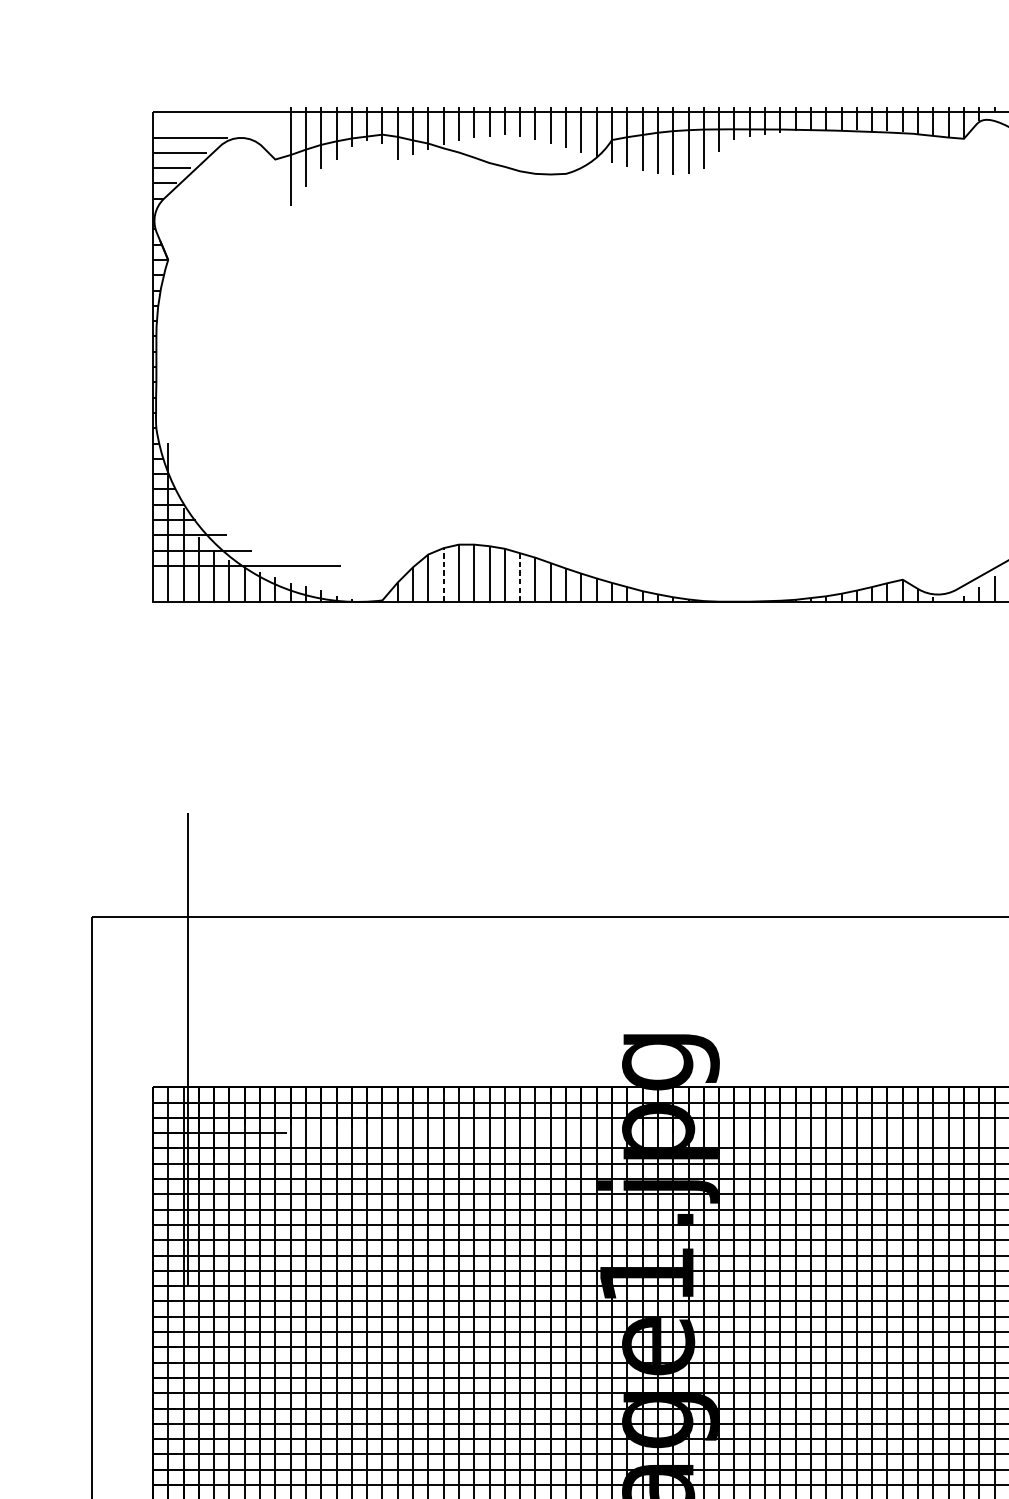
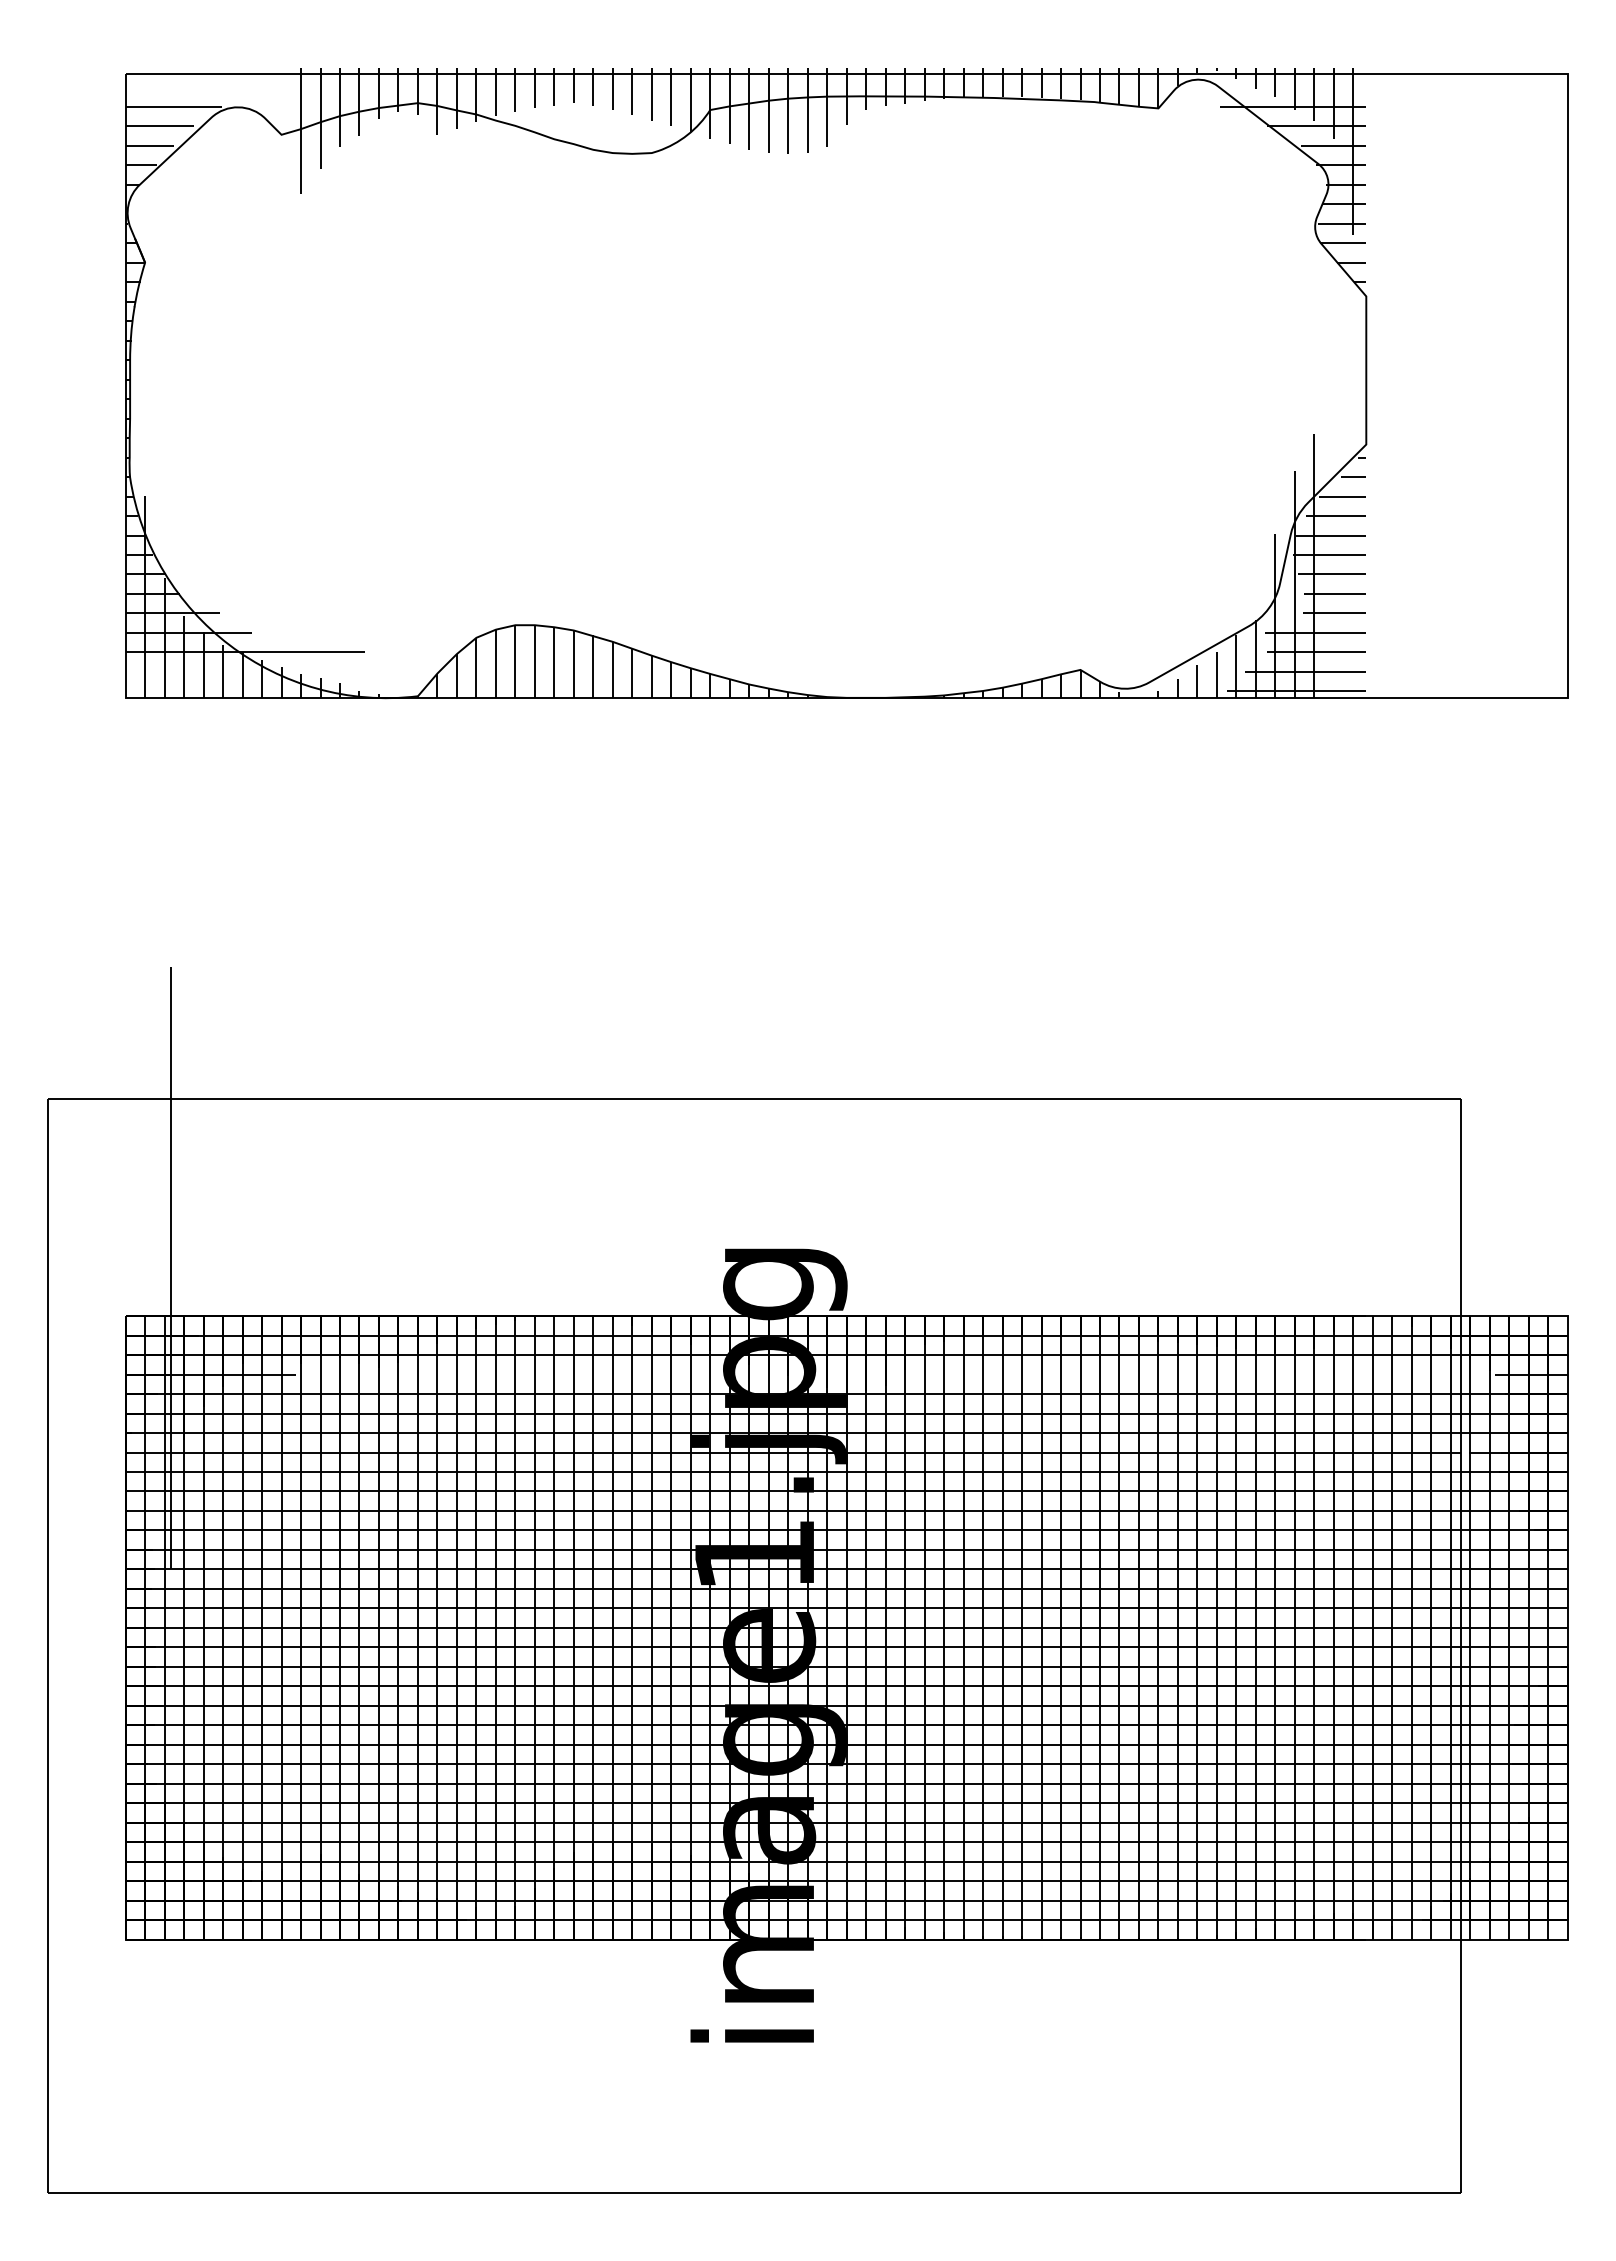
line: (443, 574) -> (495, 663), dashed -> solid
line: (520, 577) -> (593, 666), dashed -> solid

